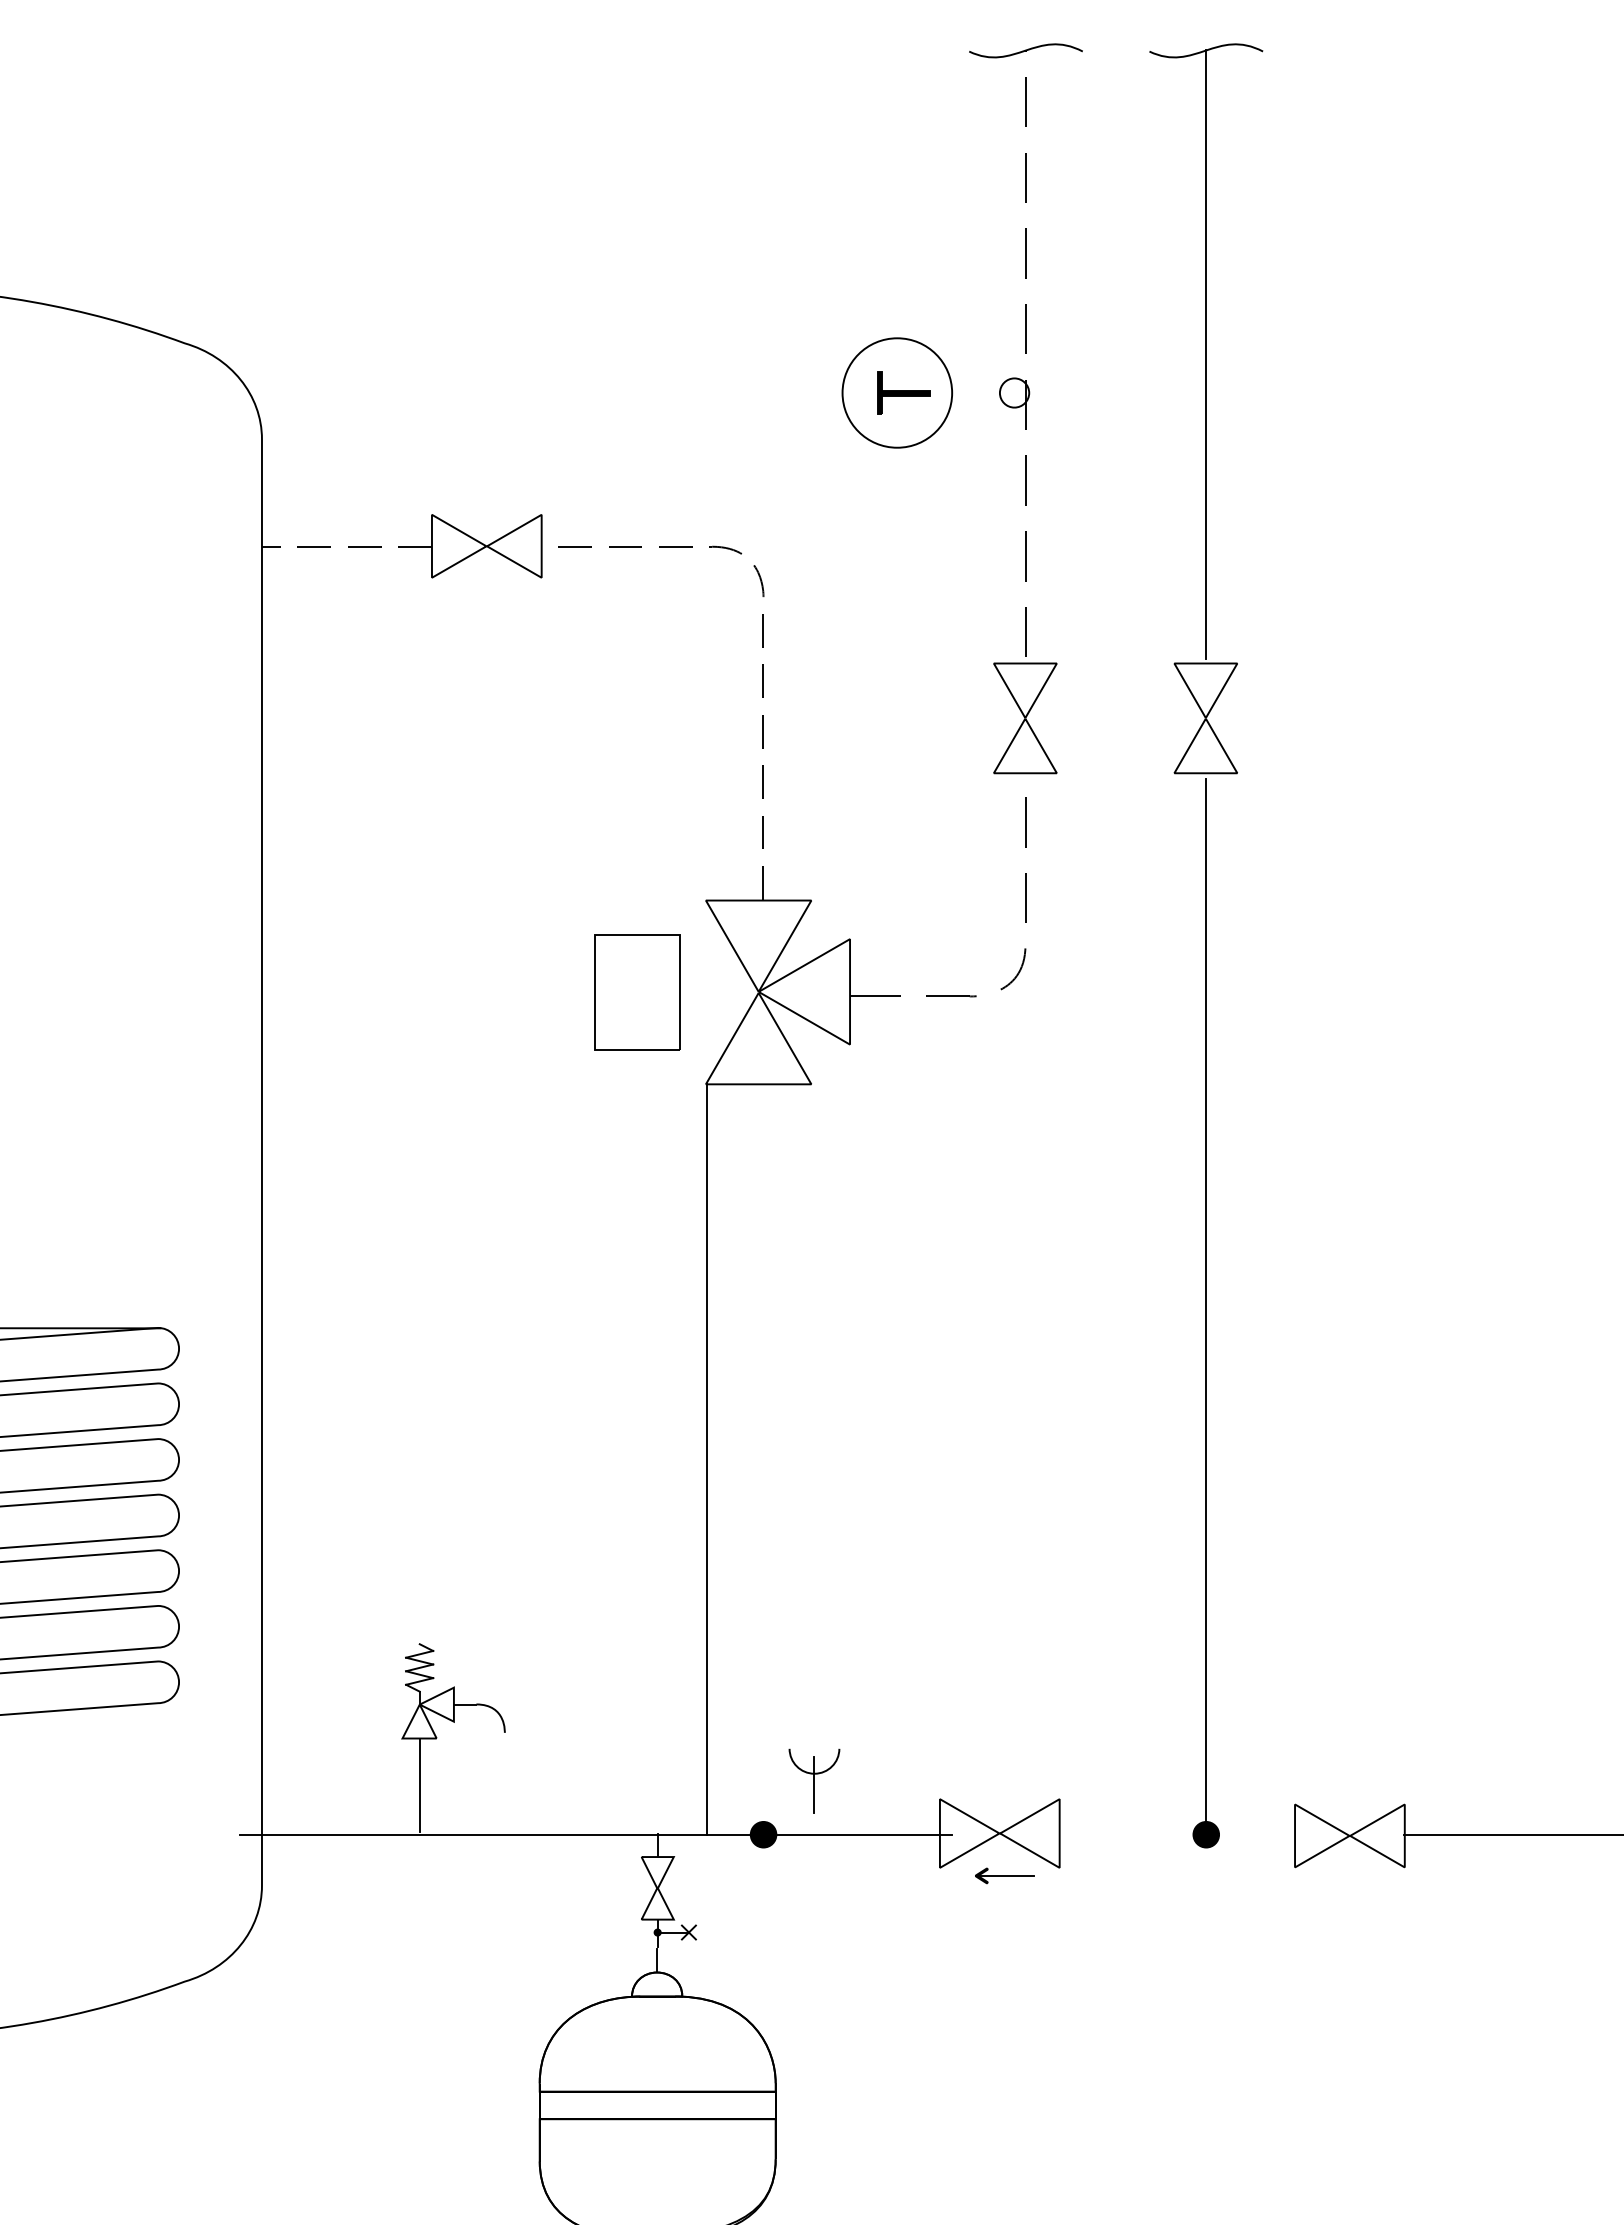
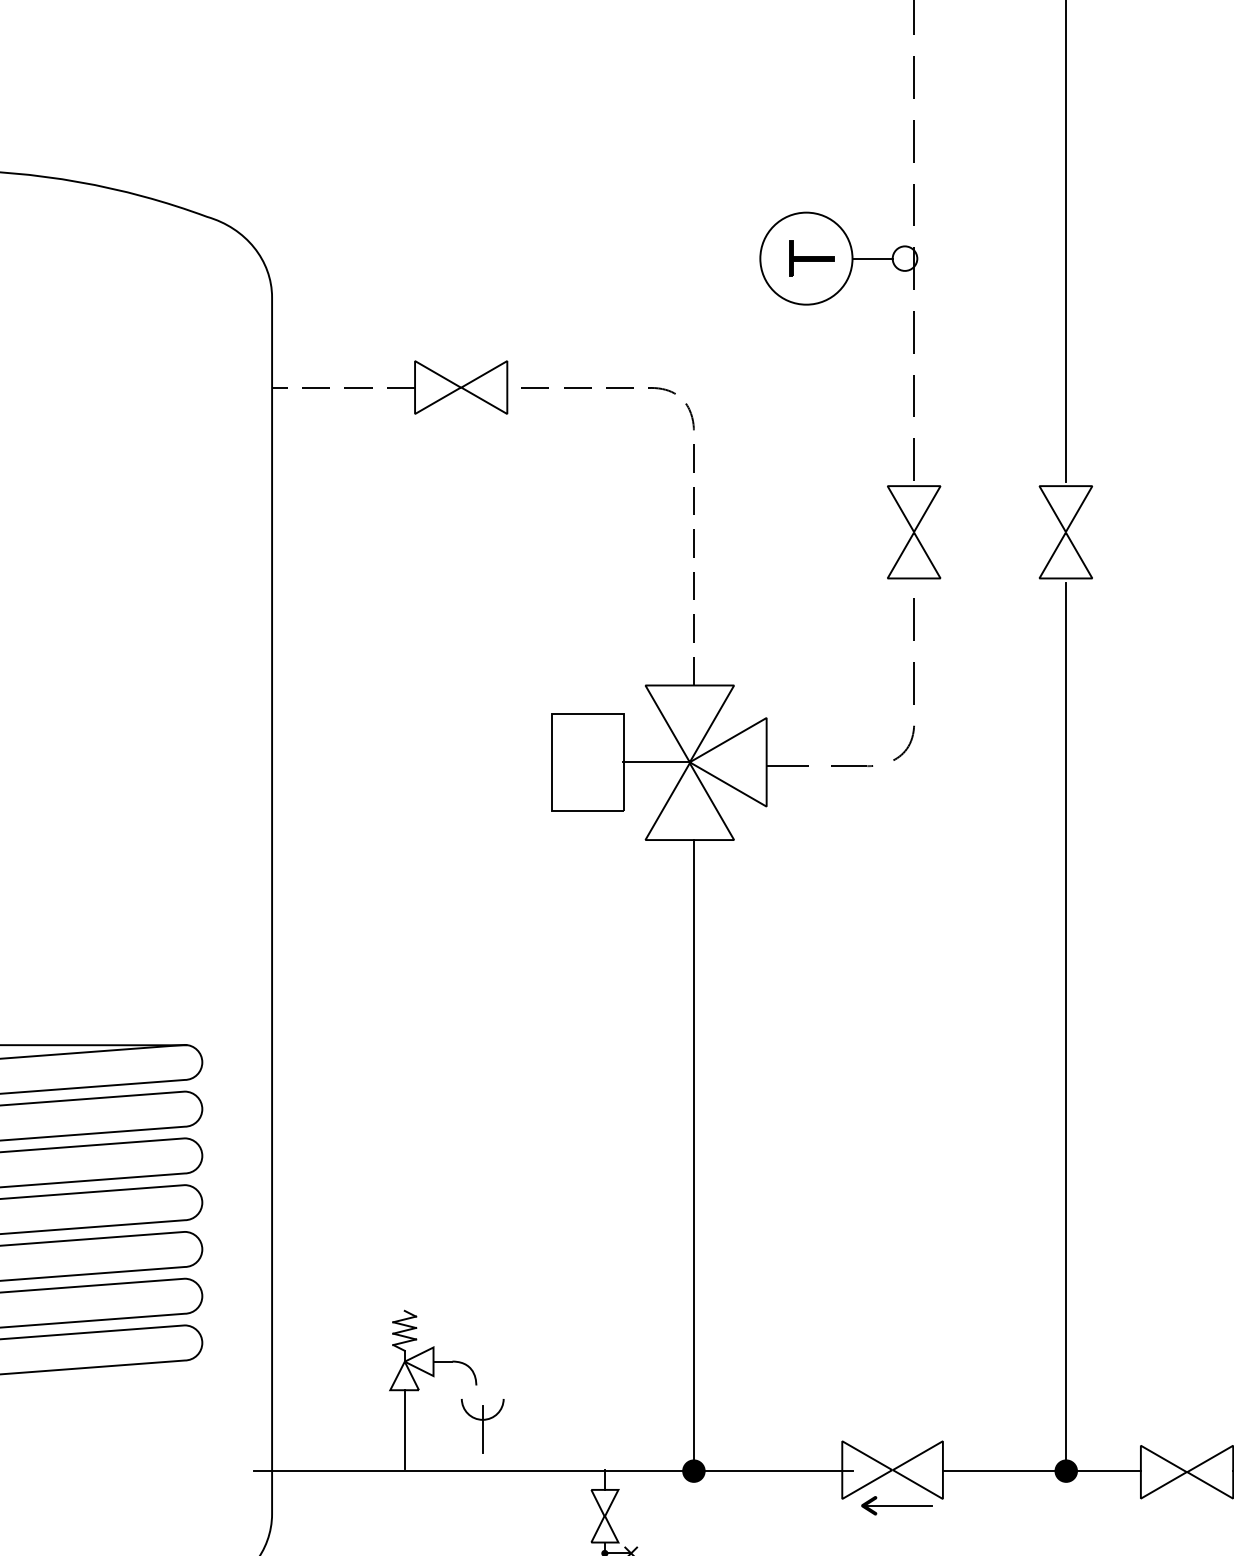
line: (975, 393) -> (872, 259), added
line: (718, 991) -> (656, 761), added
line: (706, 1459) -> (693, 1155), moved
part: (814, 1780) -> (482, 1425), moved
line: (1177, 1834) -> (1042, 1470), added
part: (1004, 1875) -> (896, 1505), size x1.43

